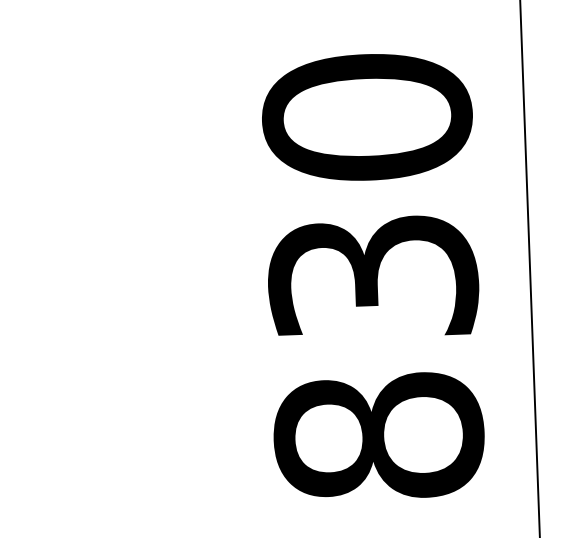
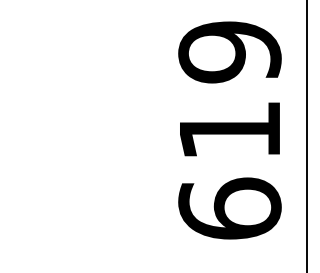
text: (372, 277) -> (229, 130), 830 -> 619

